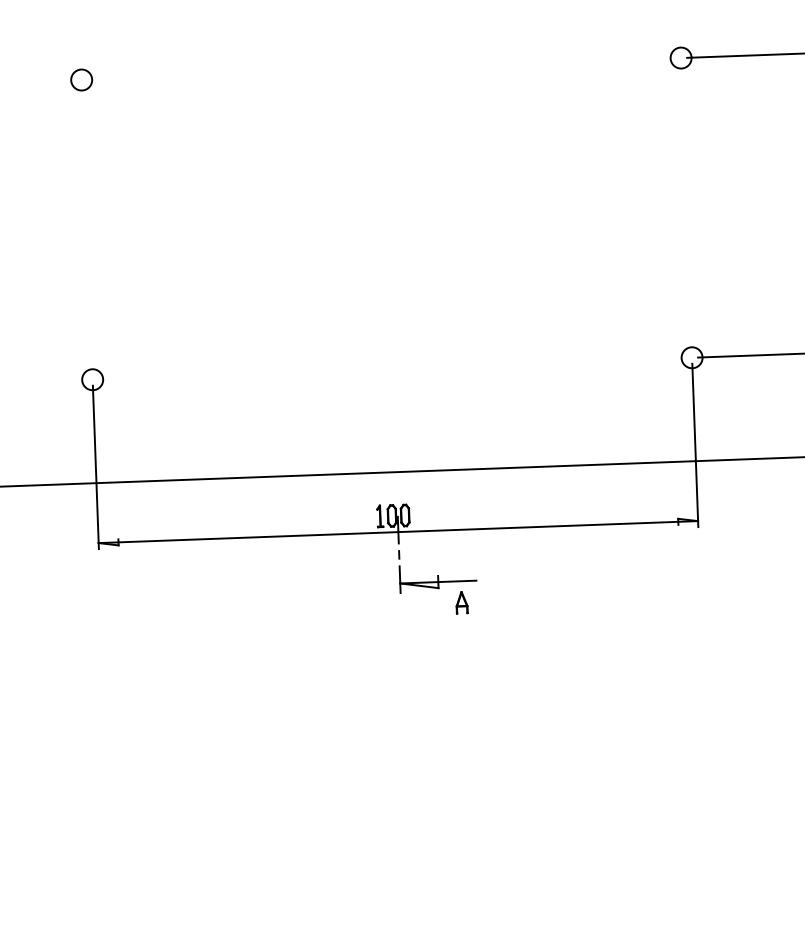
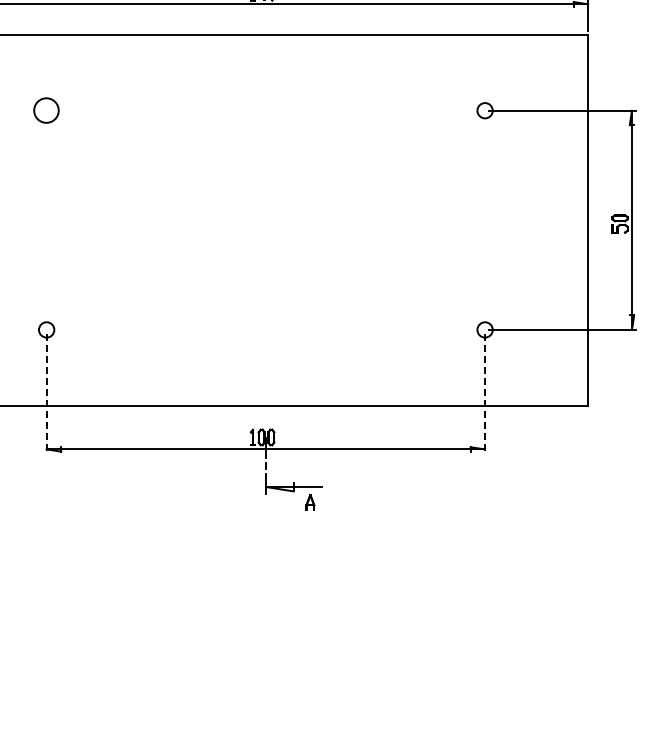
circle: (81, 79) -> (46, 110), size x1.6
line: (695, 446) -> (485, 394), solid -> dashed
line: (95, 468) -> (46, 394), solid -> dashed

